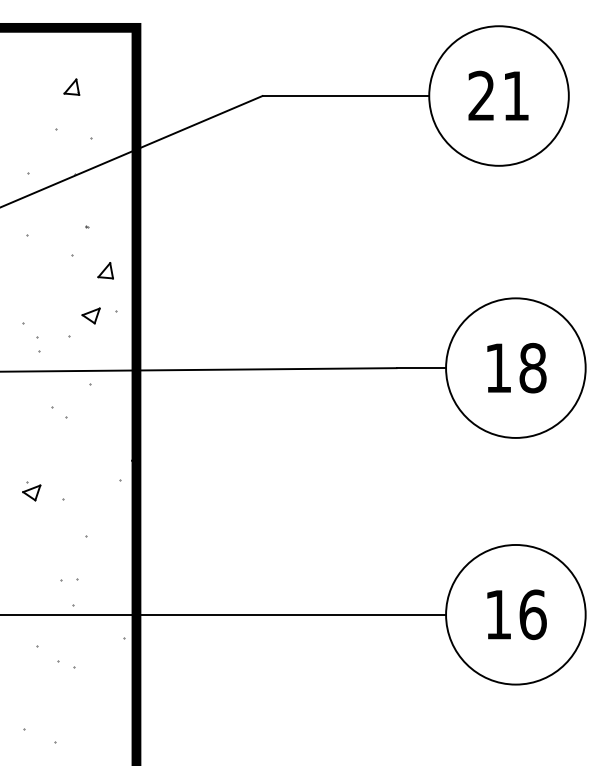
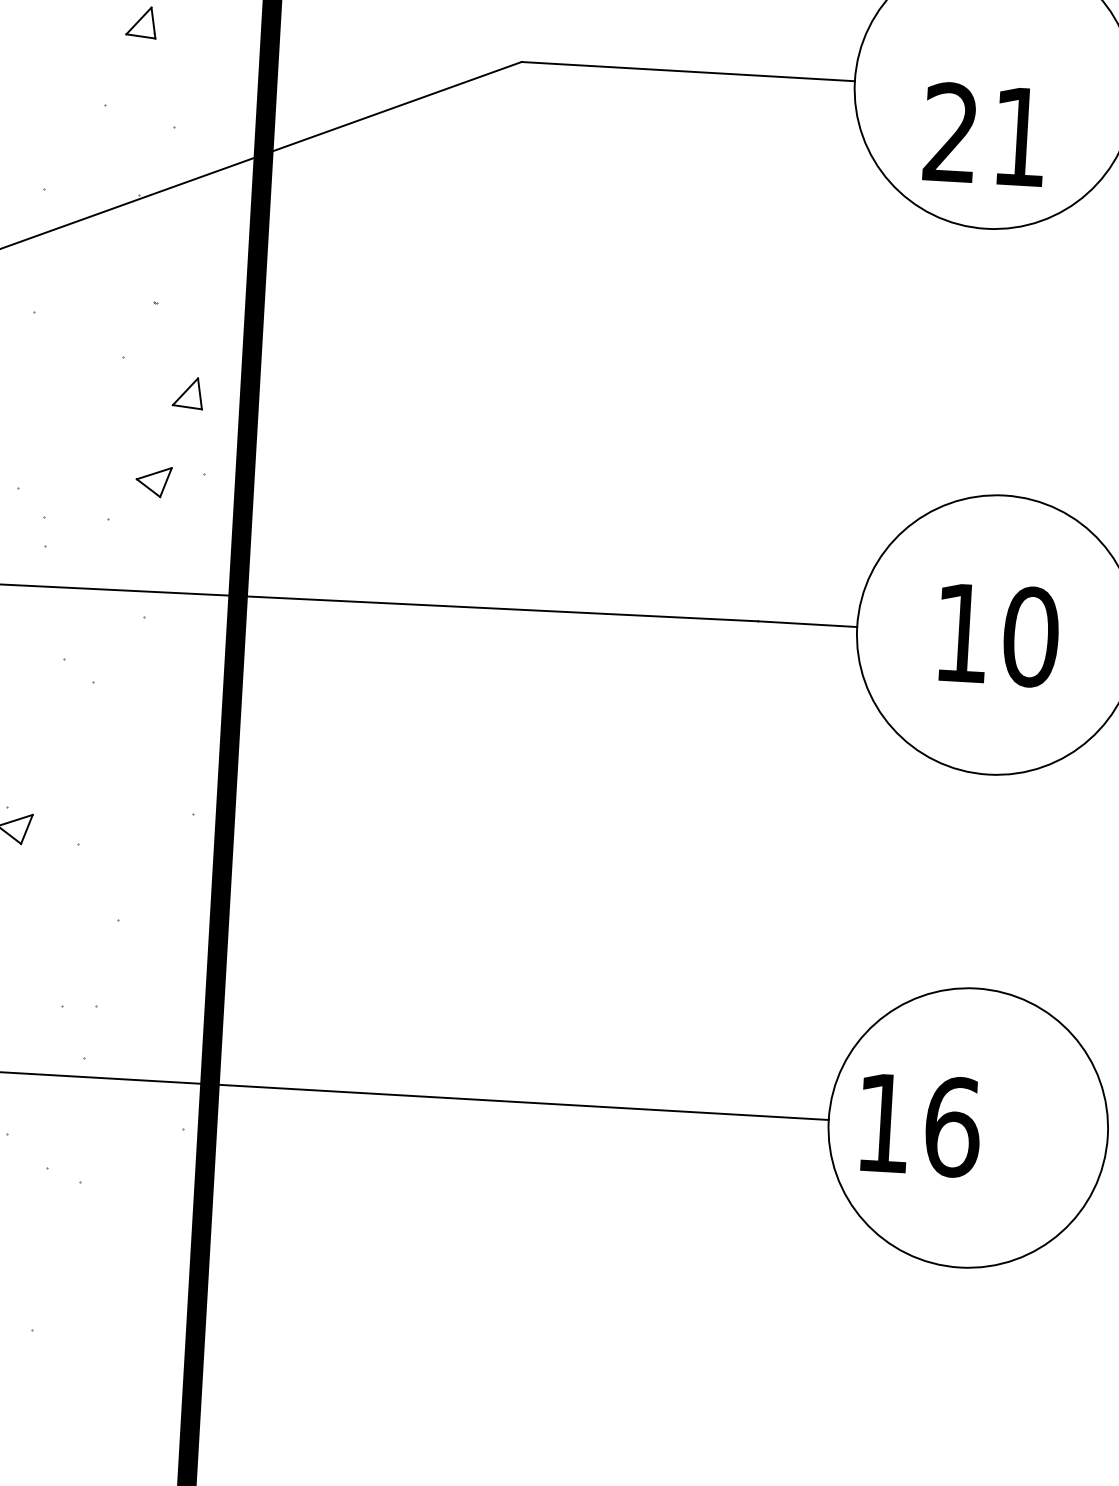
text: (498, 95) -> (984, 133), moved
text: (532, 368) -> (1029, 637), 18 -> 10
text: (516, 614) -> (919, 1124), moved

